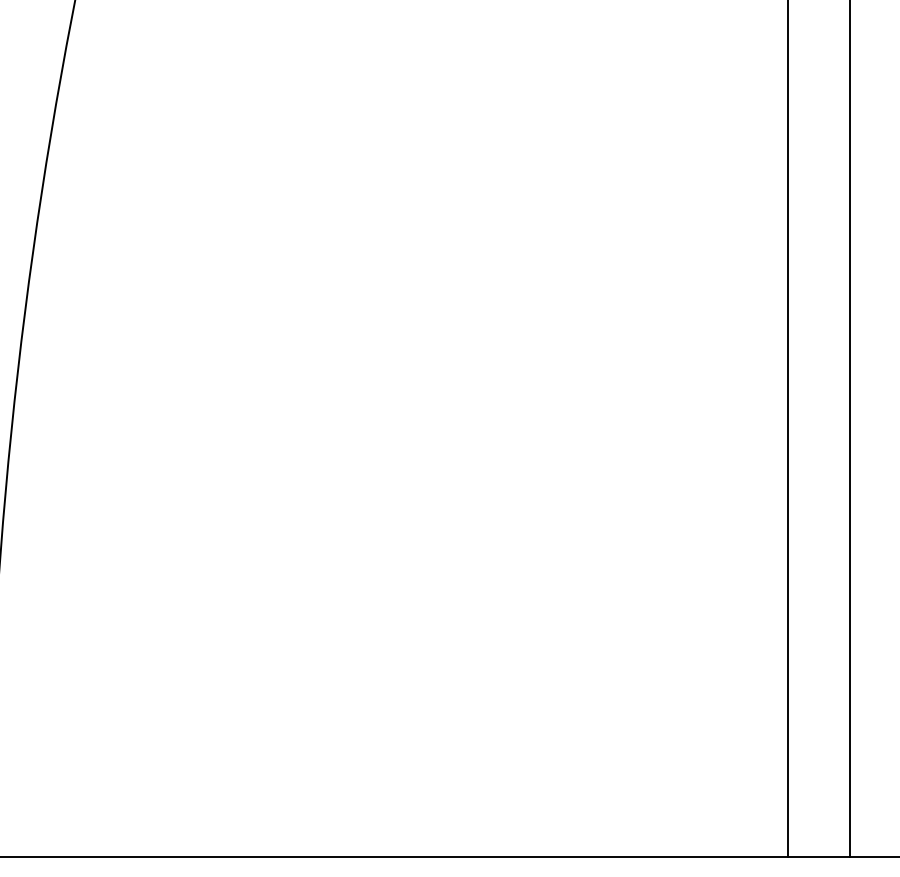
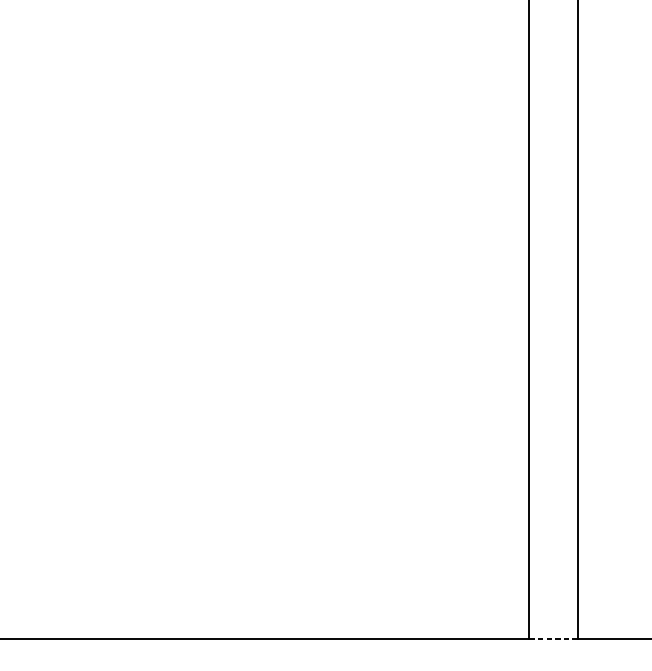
line: (819, 857) -> (554, 639), solid -> dashed

